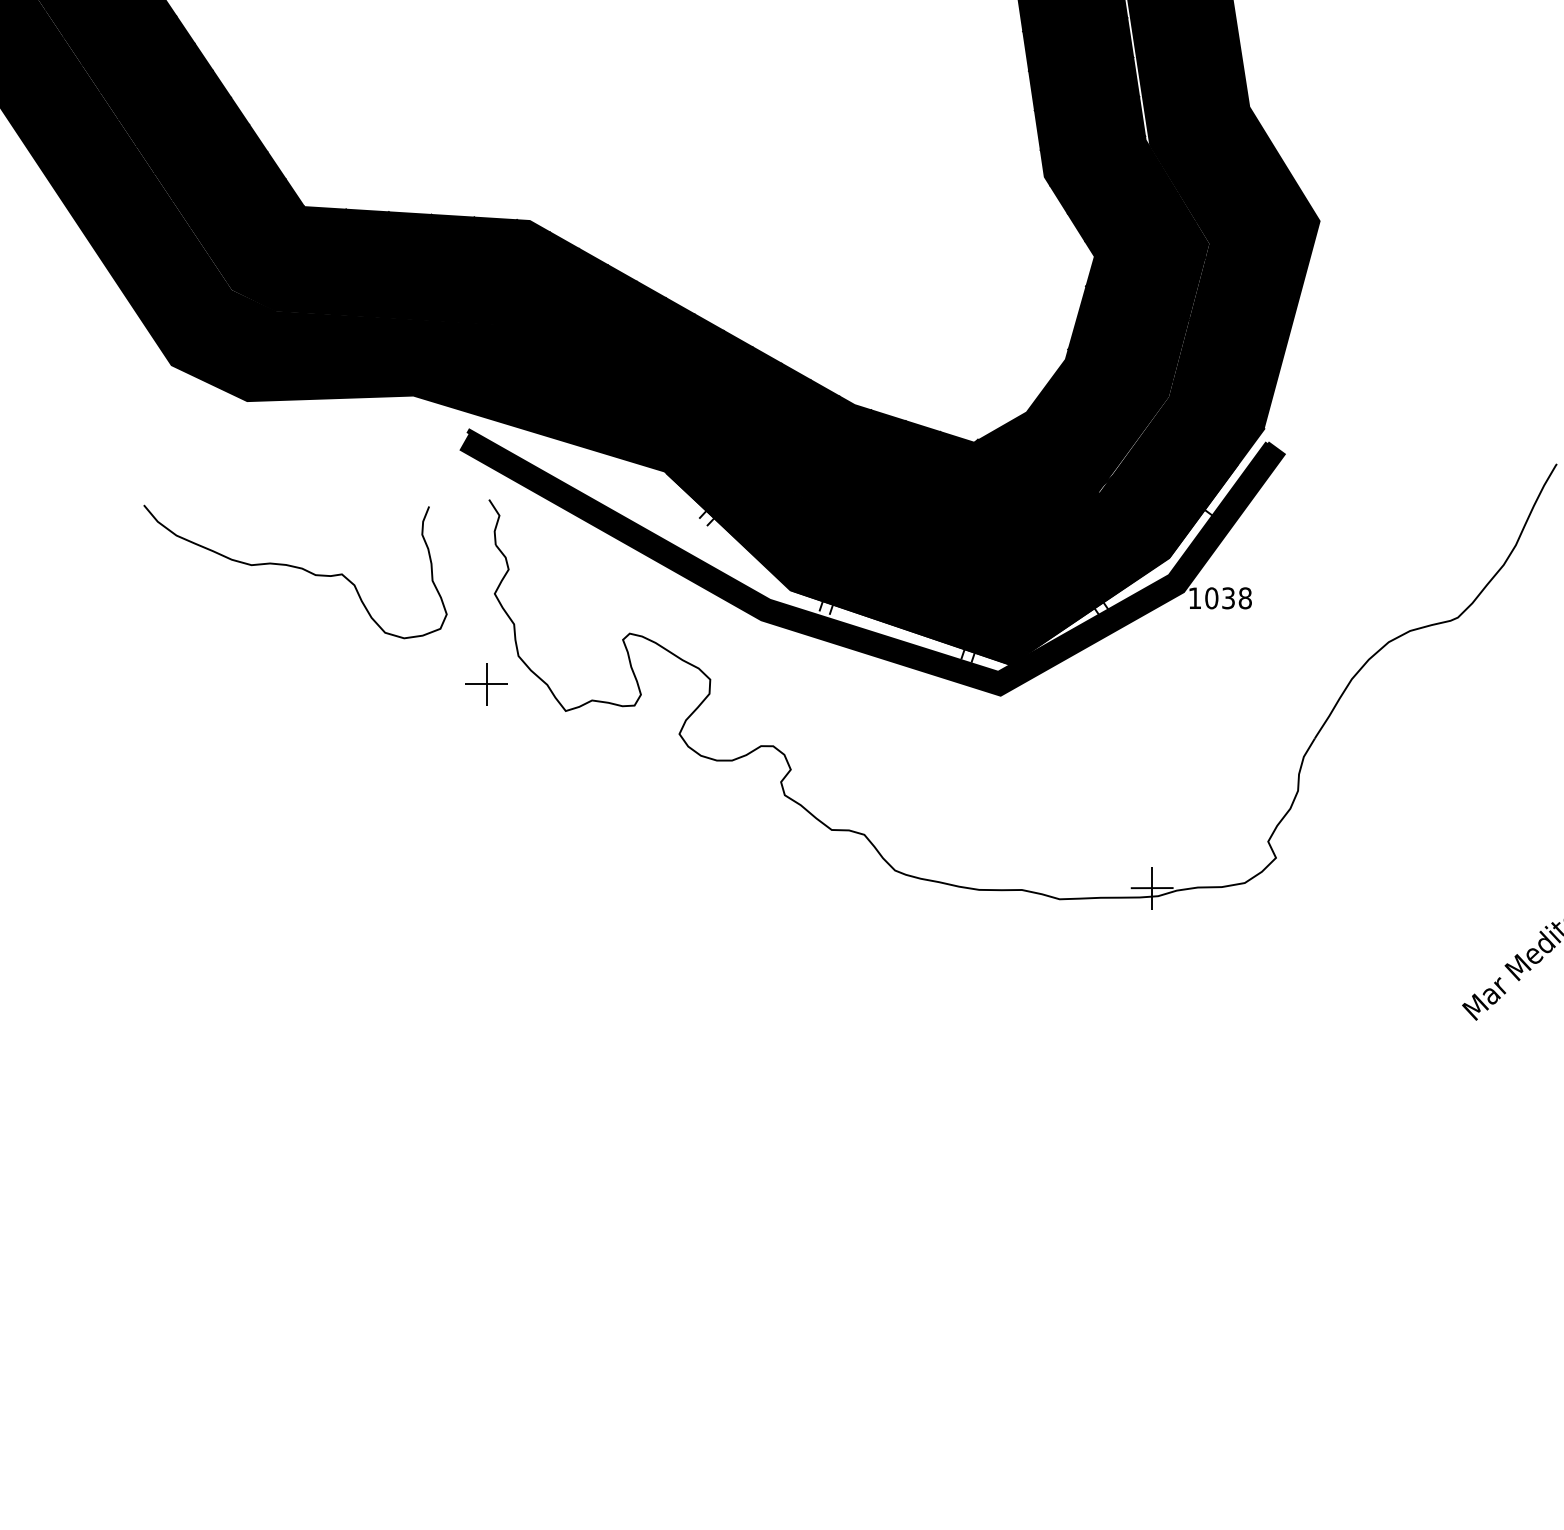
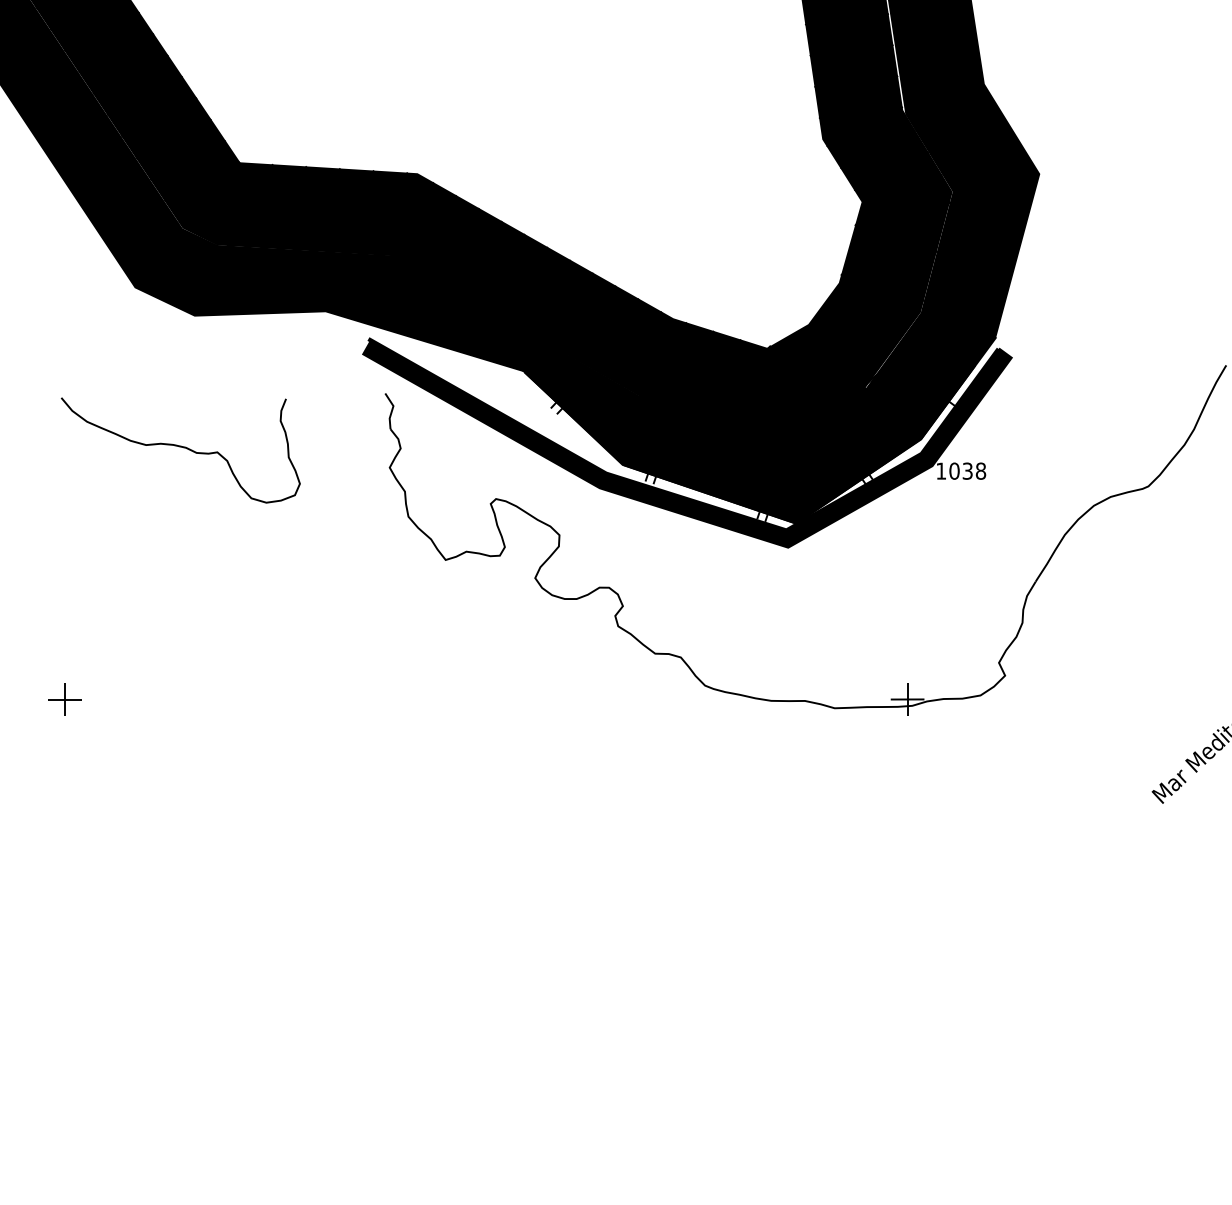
curve: (296, 568) -> (181, 447), moved
part: (486, 684) -> (65, 699), moved

